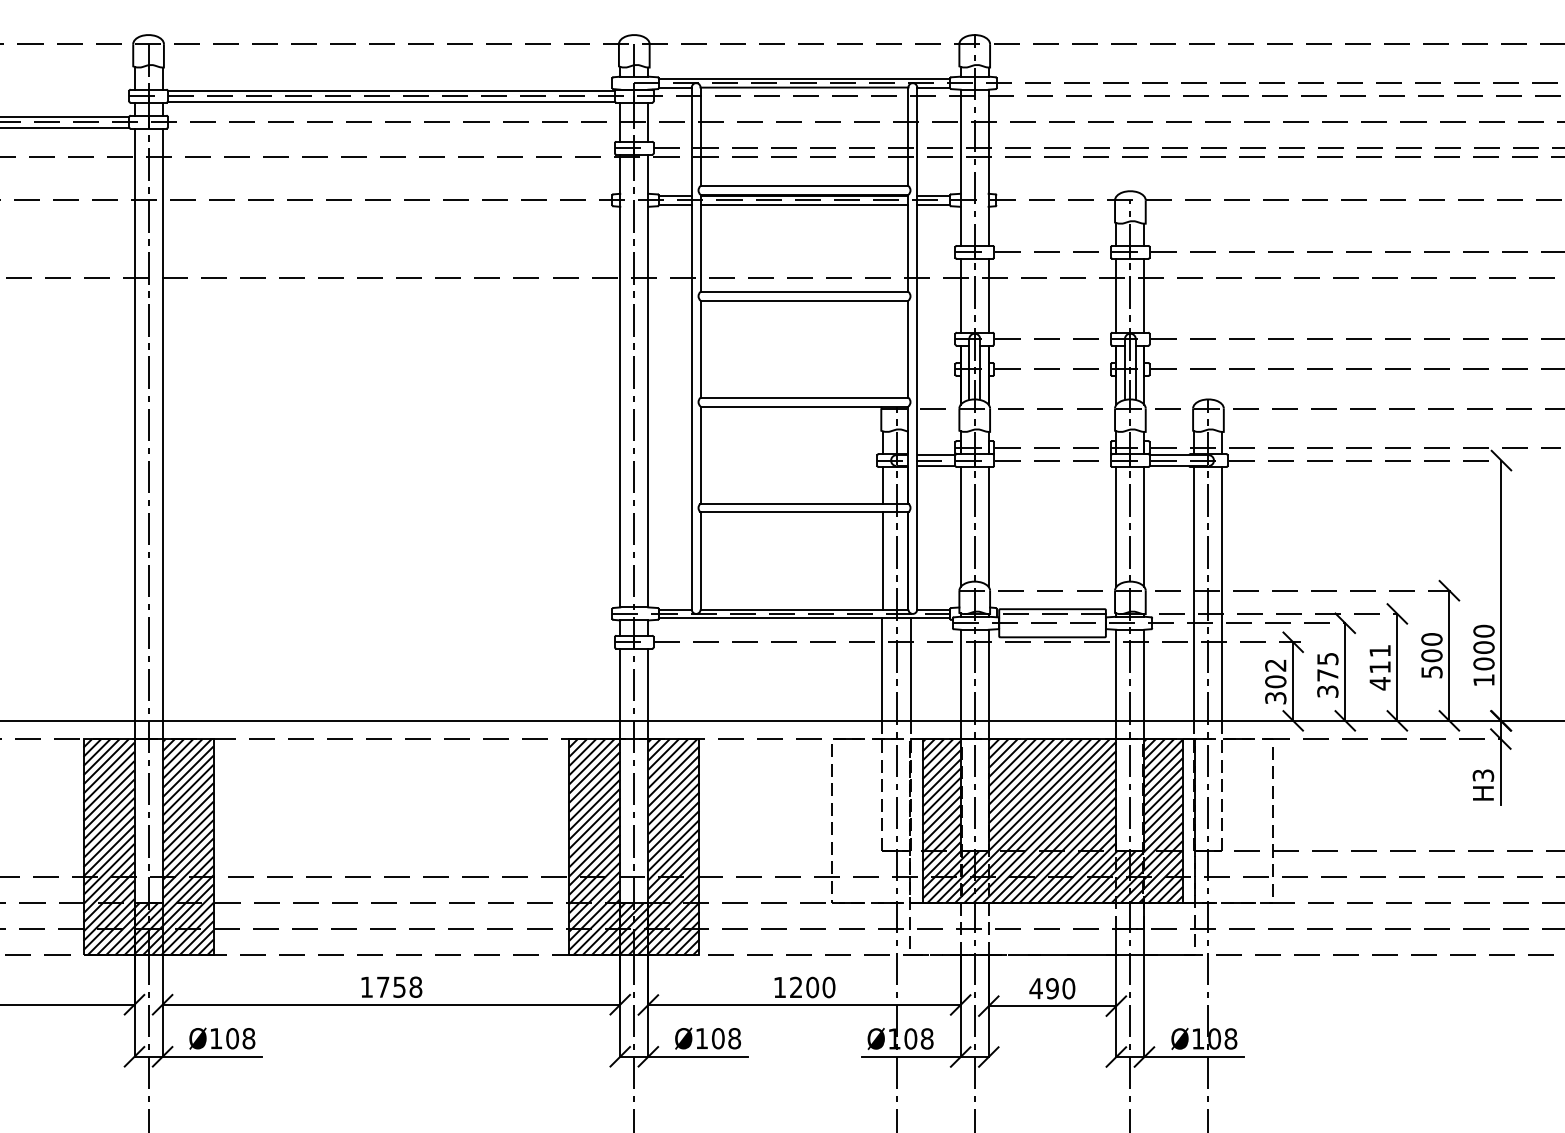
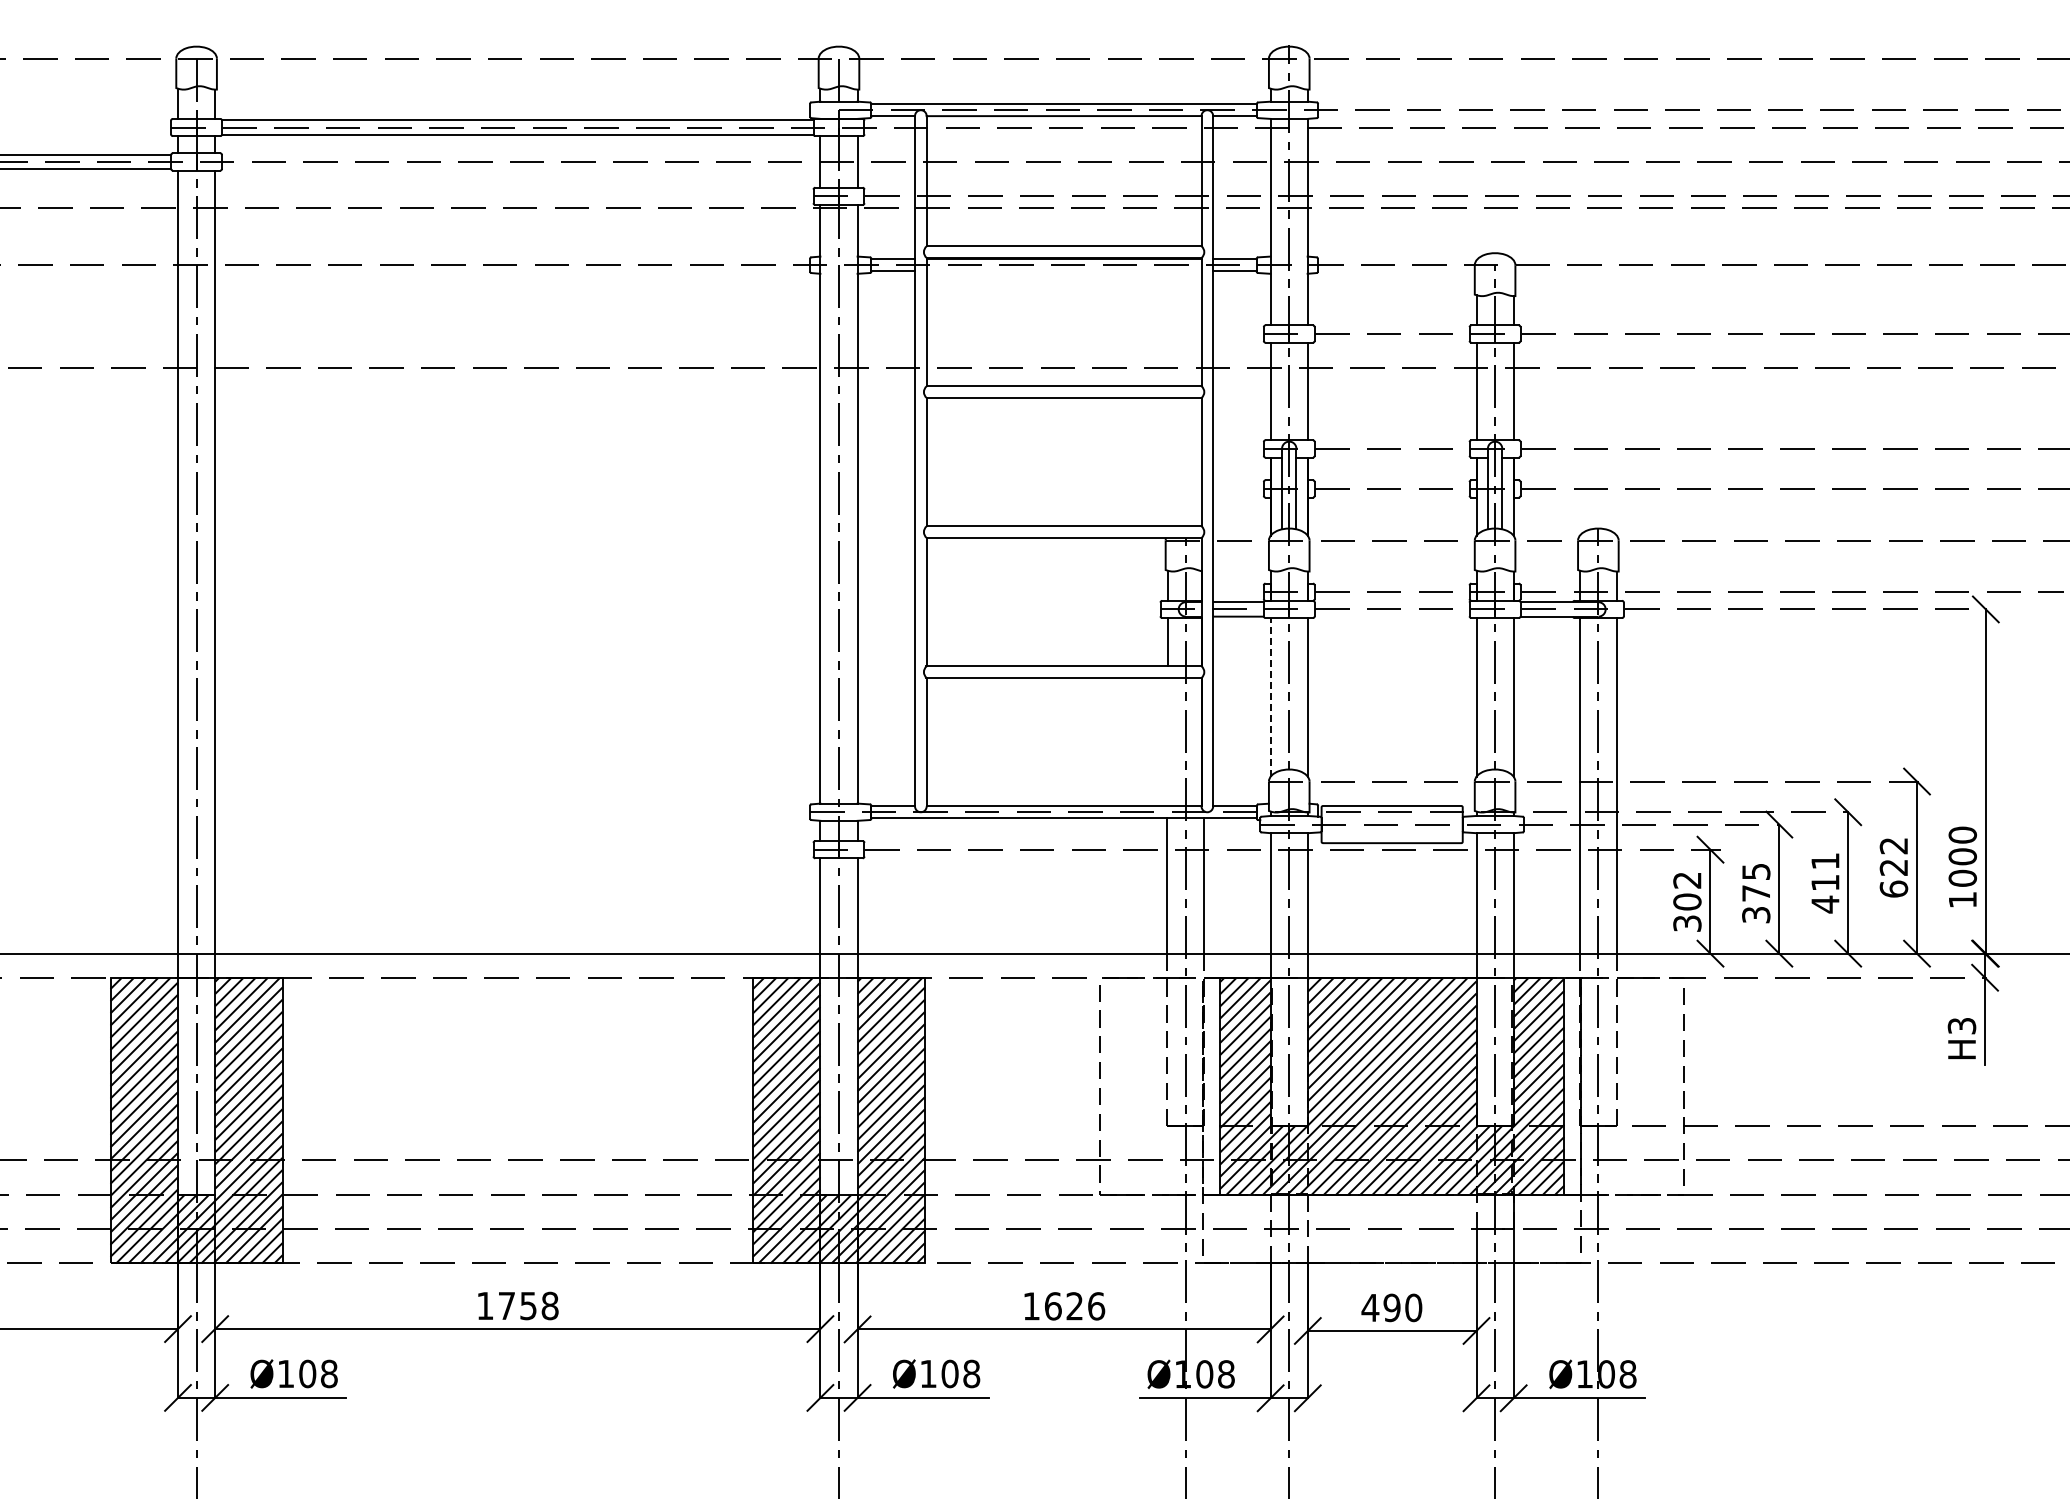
line: (804, 204) -> (1063, 270), removed
line: (960, 526) -> (1270, 696), solid -> dashed
line: (882, 560) -> (1167, 741), removed
text: (1431, 655) -> (1893, 867), 500 -> 622
text: (813, 987) -> (1075, 1306), 1200 -> 1626

